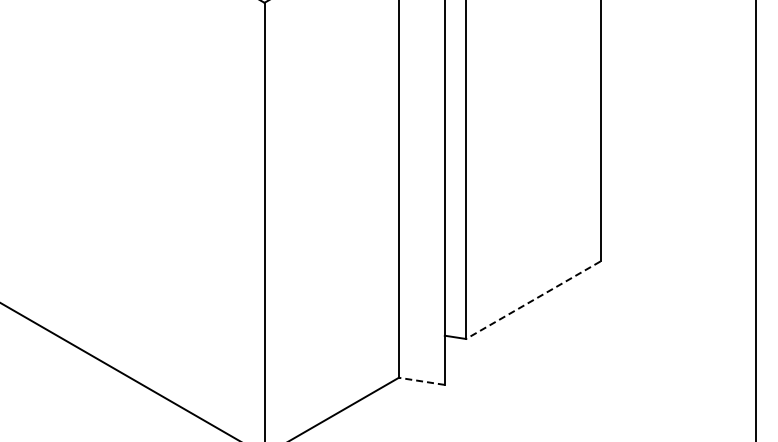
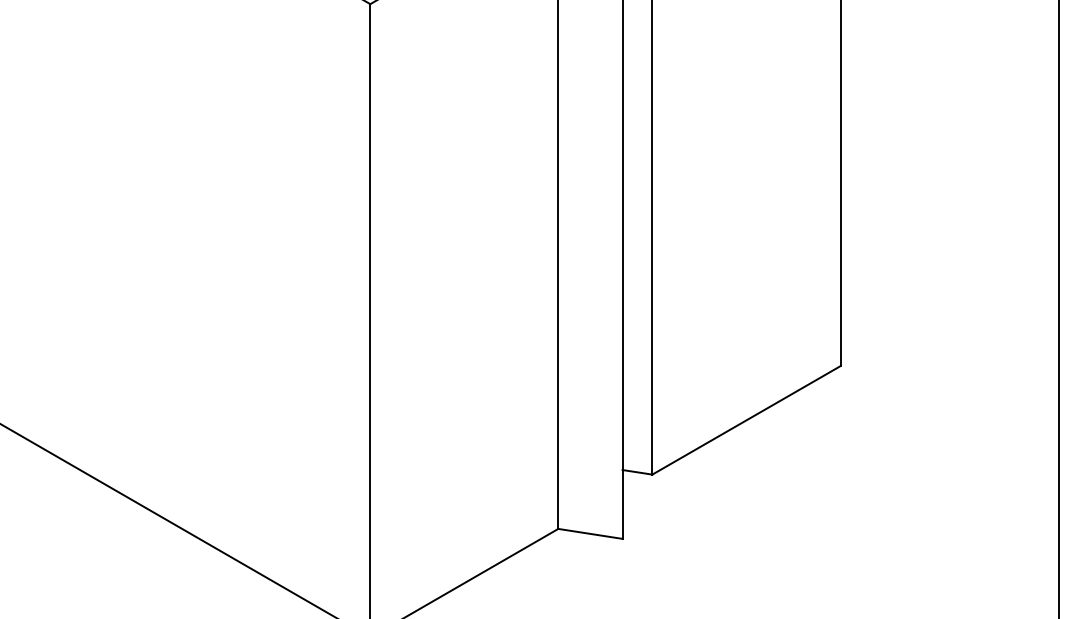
line: (533, 300) -> (746, 420), dashed -> solid
line: (421, 381) -> (589, 534), dashed -> solid

